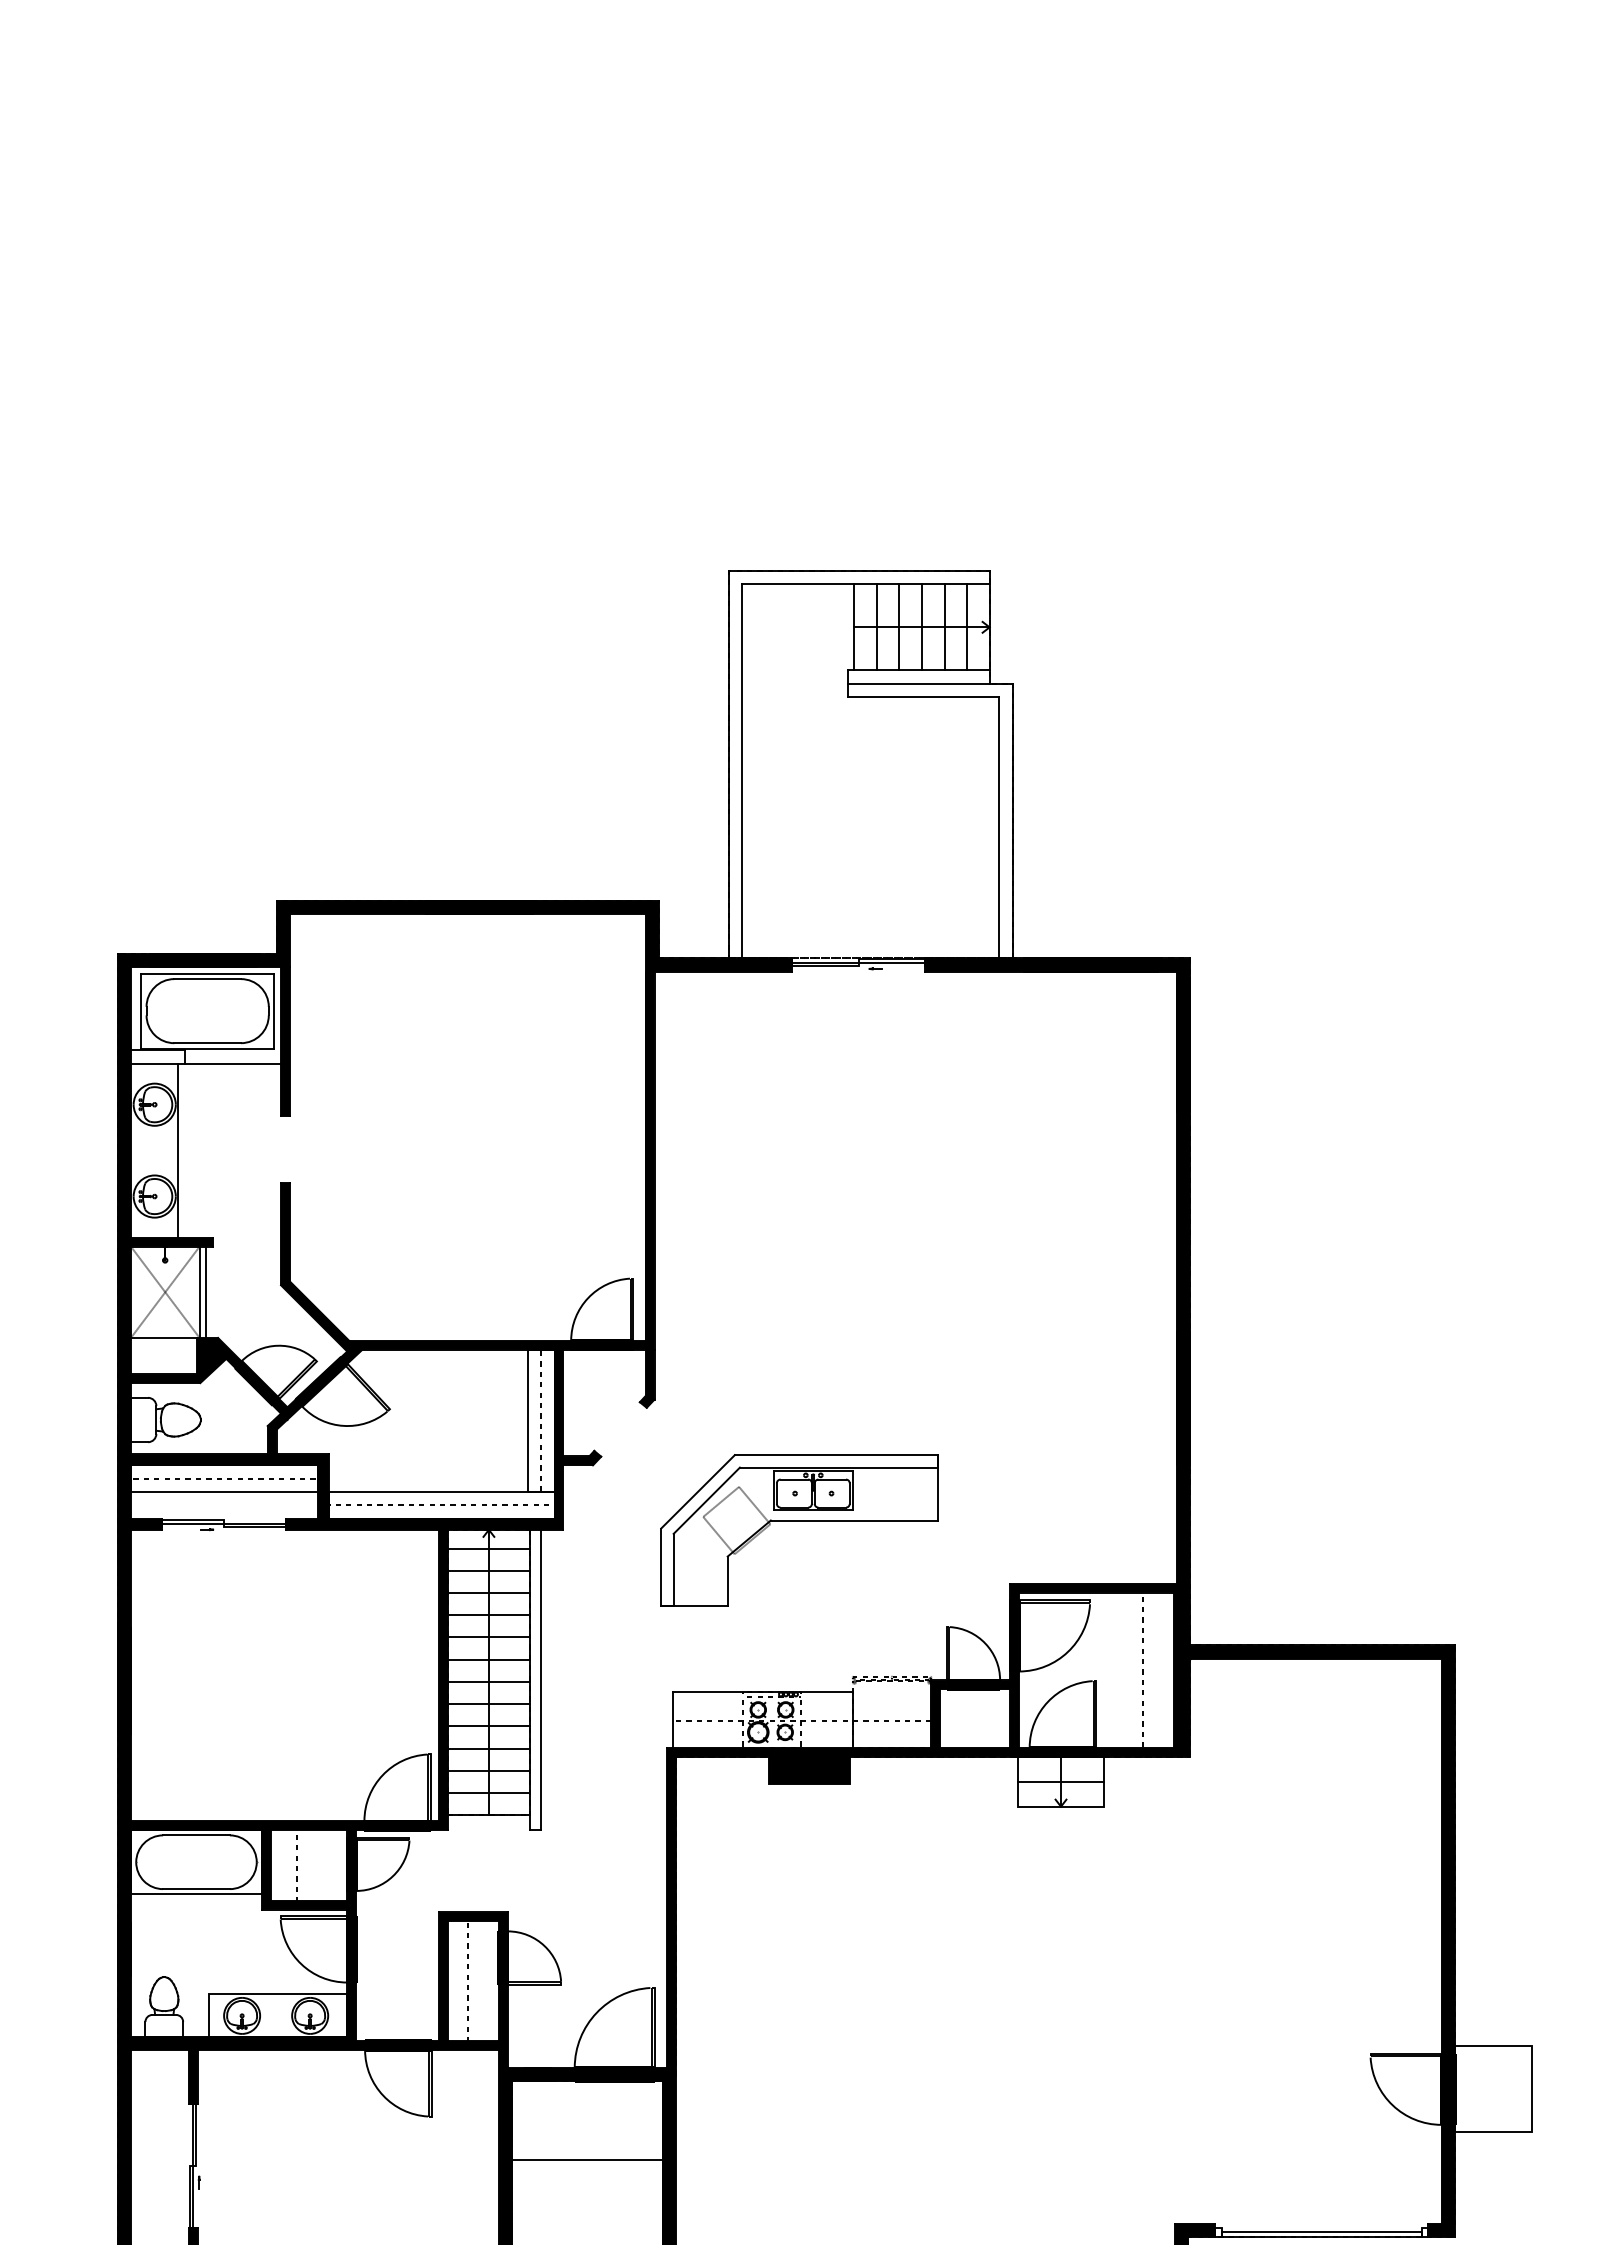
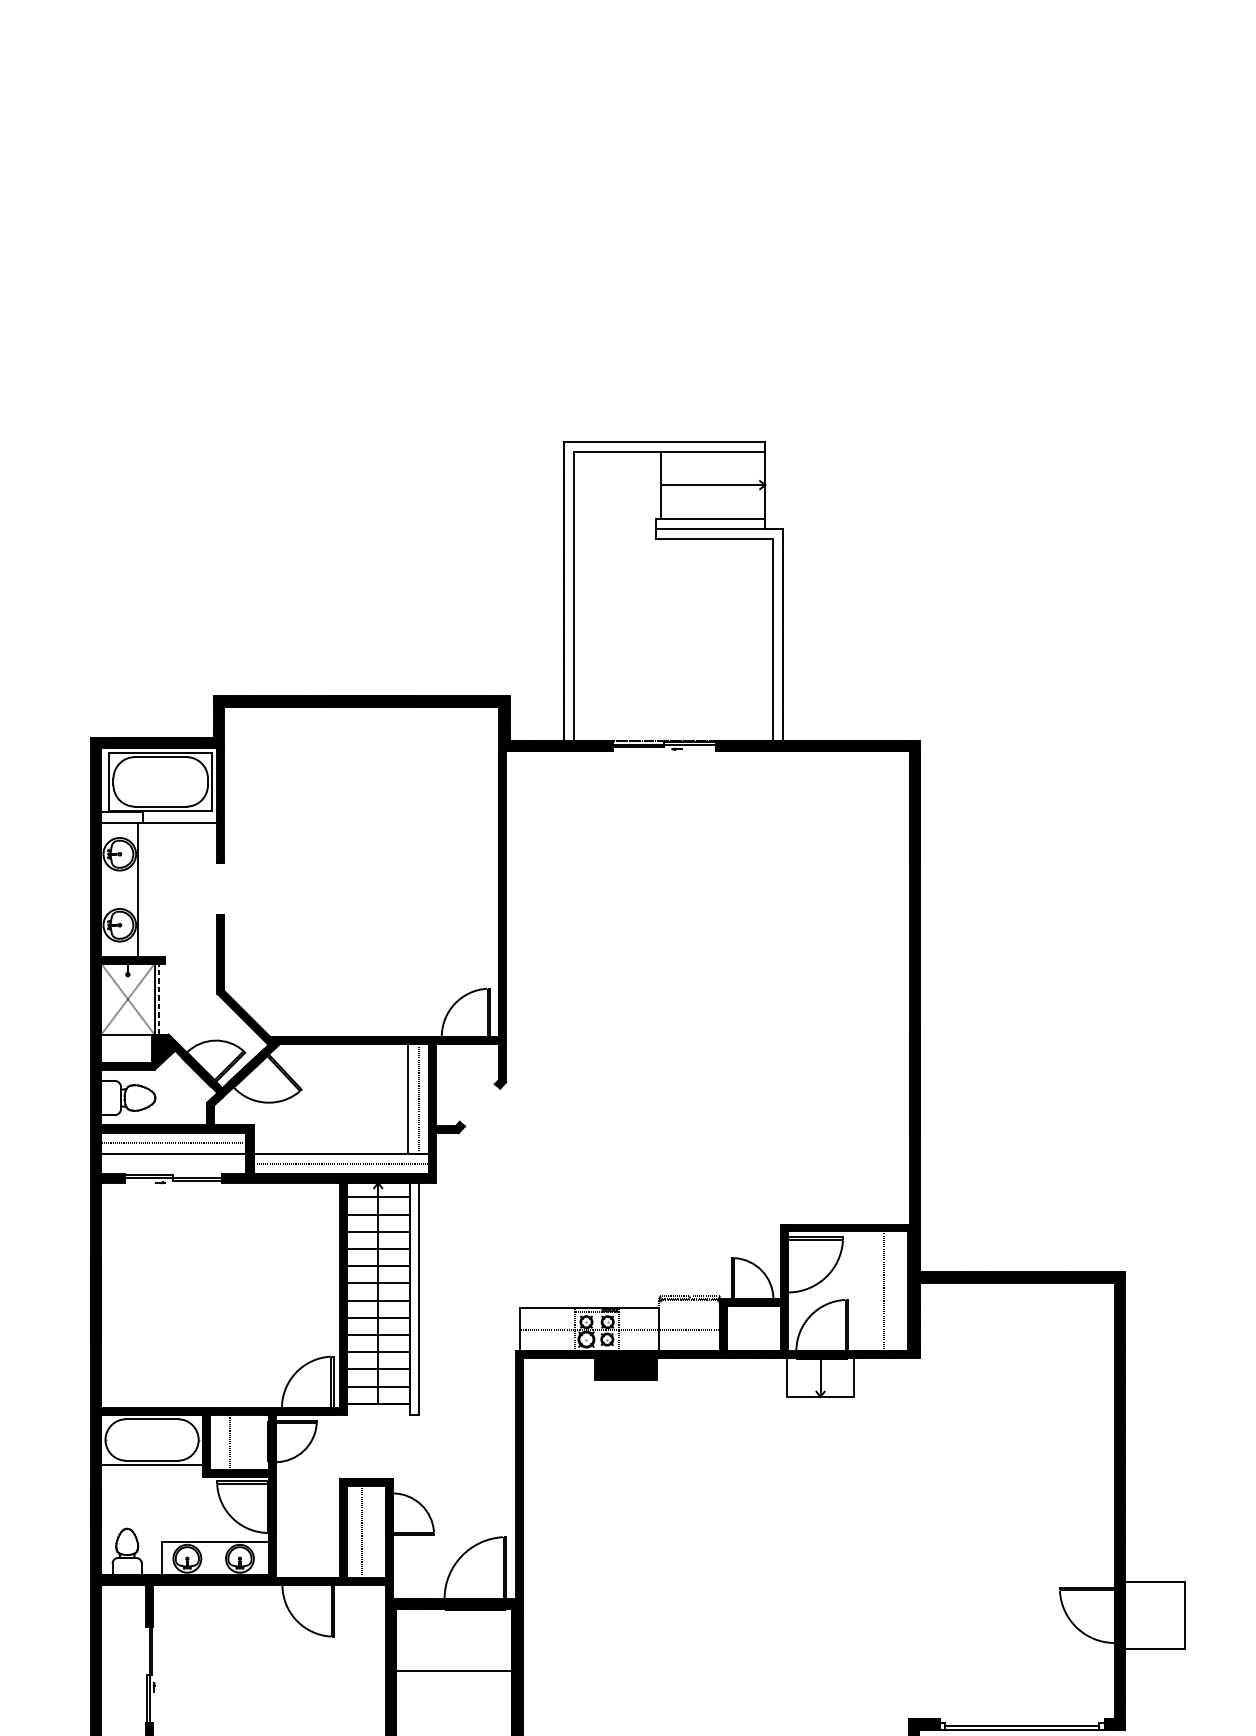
line: (876, 627) -> (677, 485), removed
line: (899, 627) -> (695, 485), removed
line: (922, 627) -> (713, 485), removed
line: (944, 627) -> (730, 485), removed
line: (967, 627) -> (748, 485), removed
line: (205, 1292) -> (159, 999), solid -> dashed
part: (799, 1521) -> (618, 1176), removed
line: (1060, 1781) -> (820, 1377), removed

